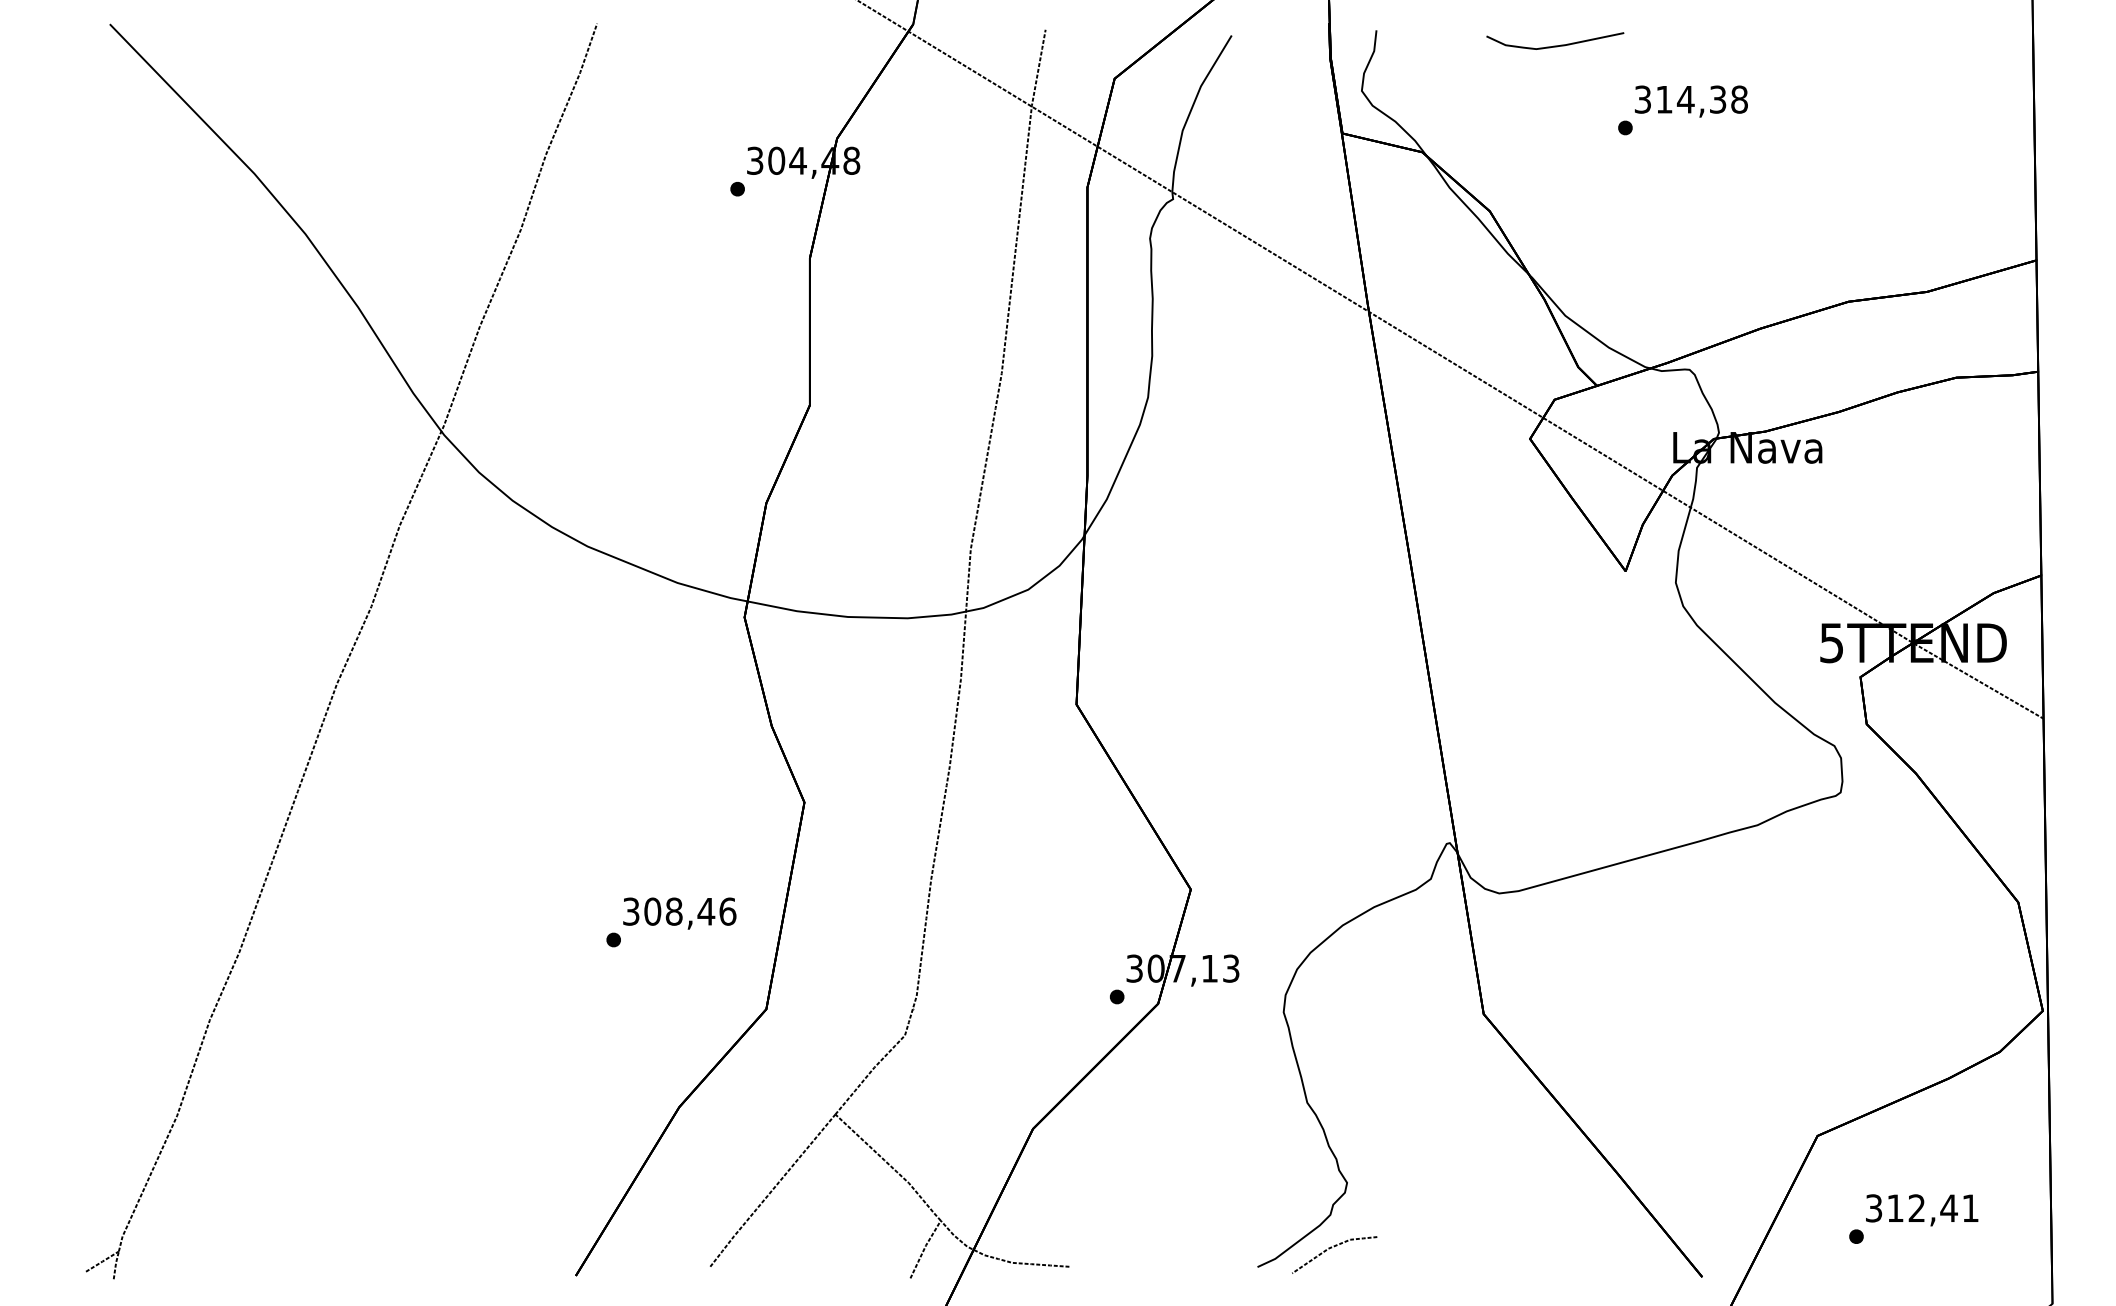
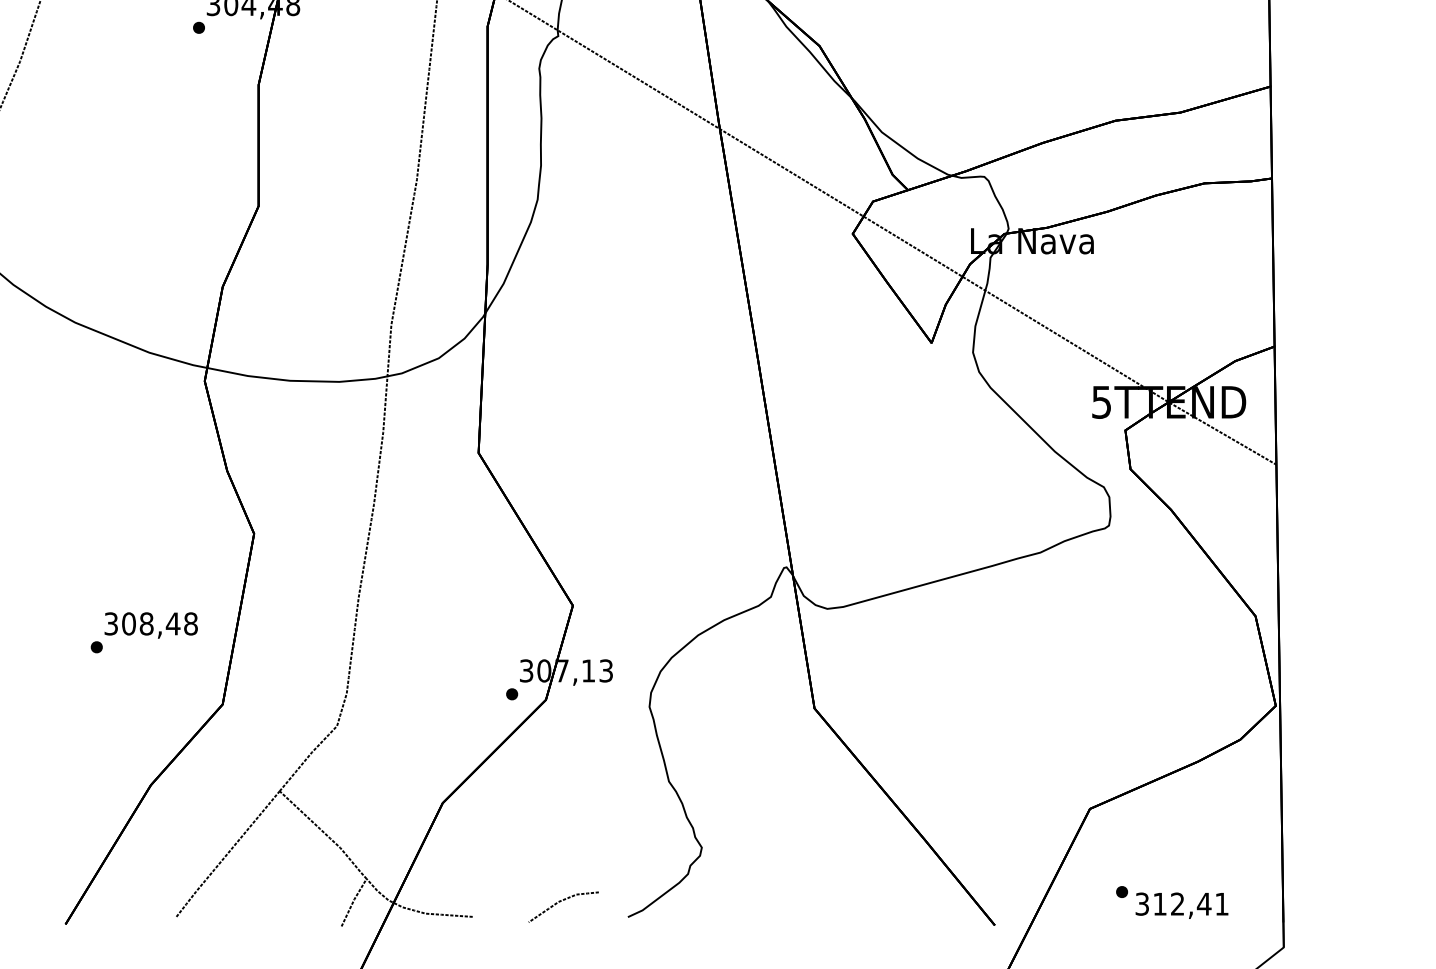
text: (727, 911) -> (190, 623), 308,46 -> 308,48
text: (1922, 1210) -> (1182, 905), moved
curve: (1331, 1248) -> (561, 901), moved

